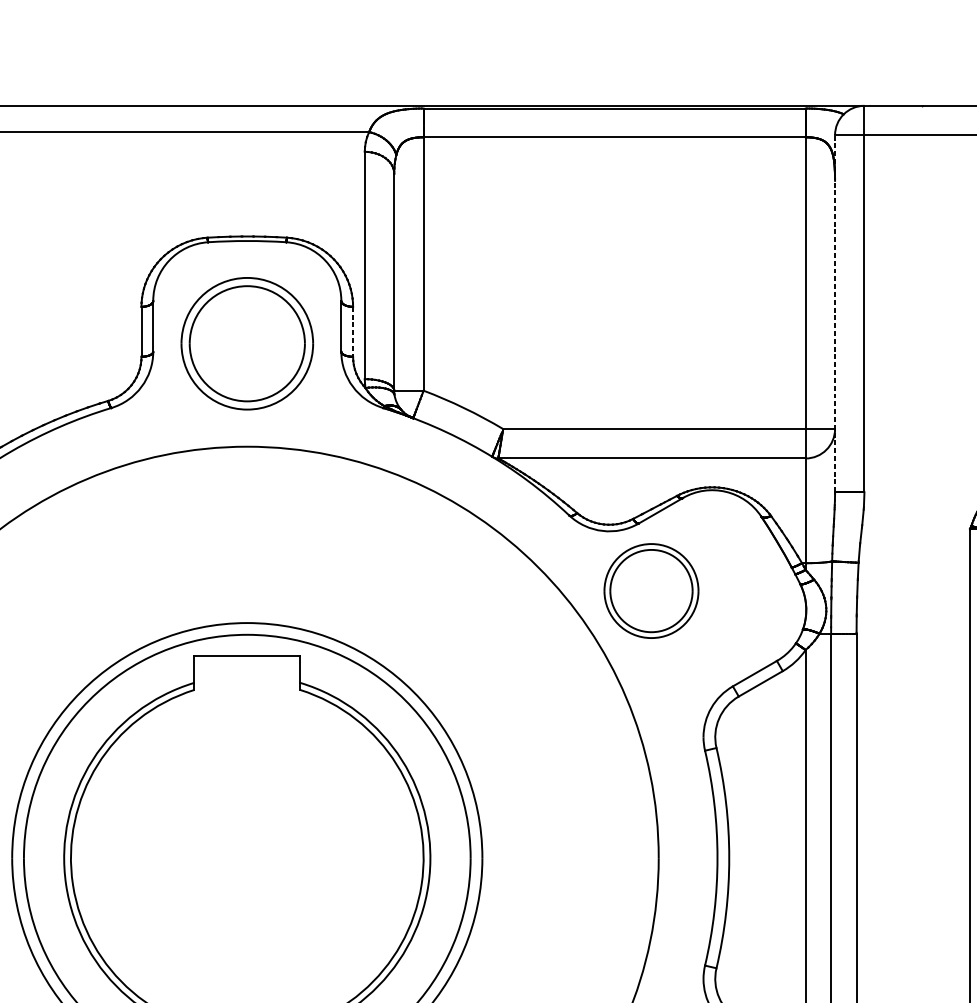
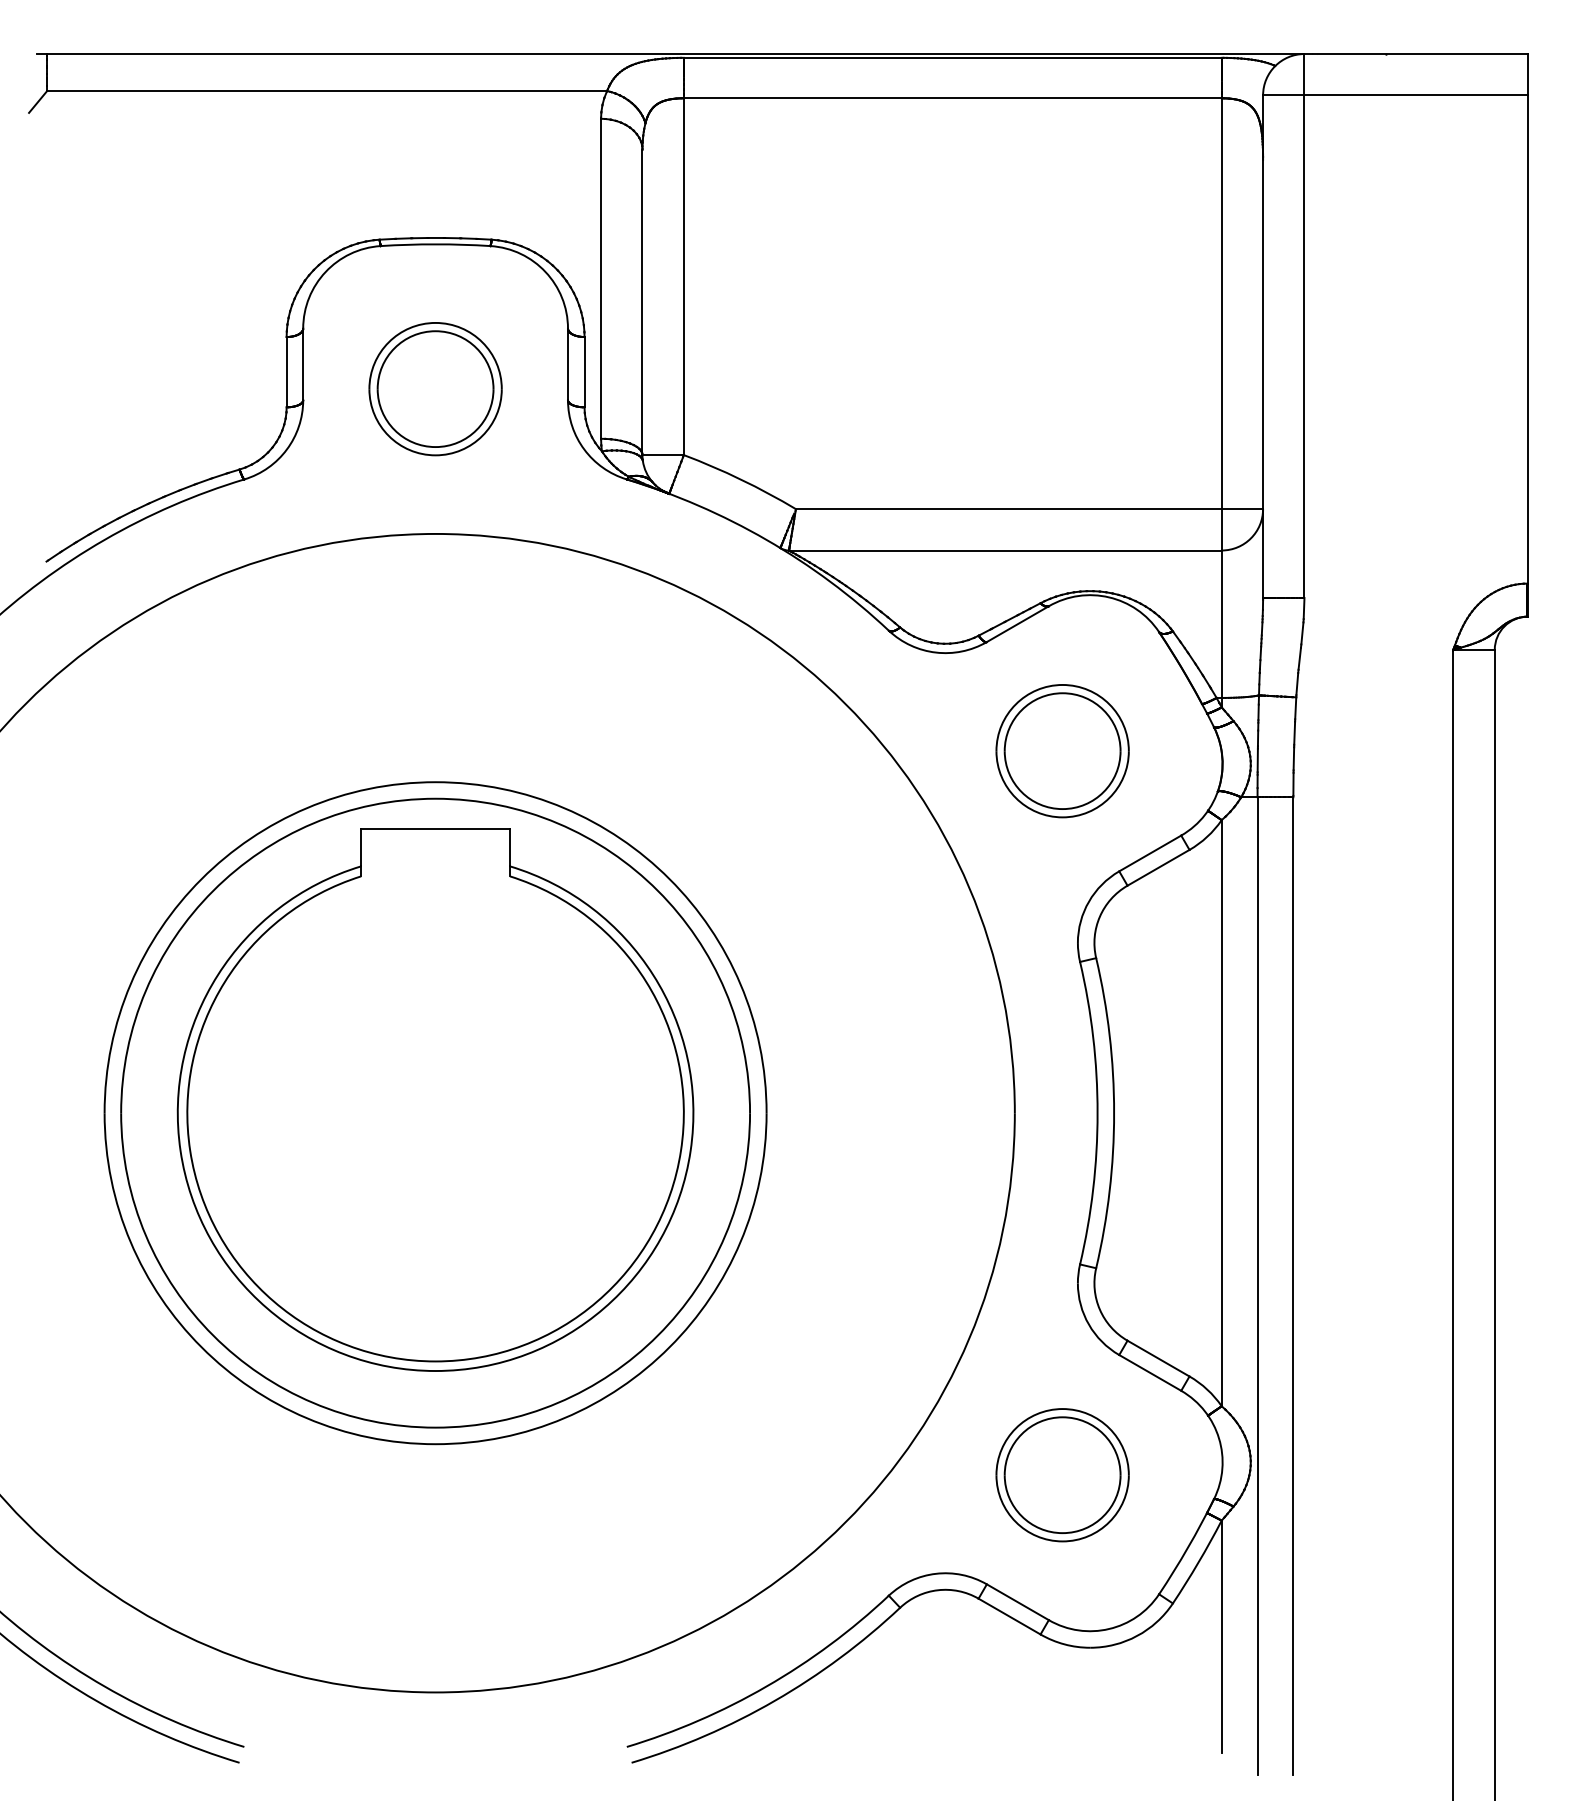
line: (835, 313) -> (1263, 346), dashed -> solid
line: (353, 332) -> (584, 372), dashed -> solid
part: (247, 344) -> (435, 389), size x0.71
part: (651, 591) -> (1062, 751), moved

